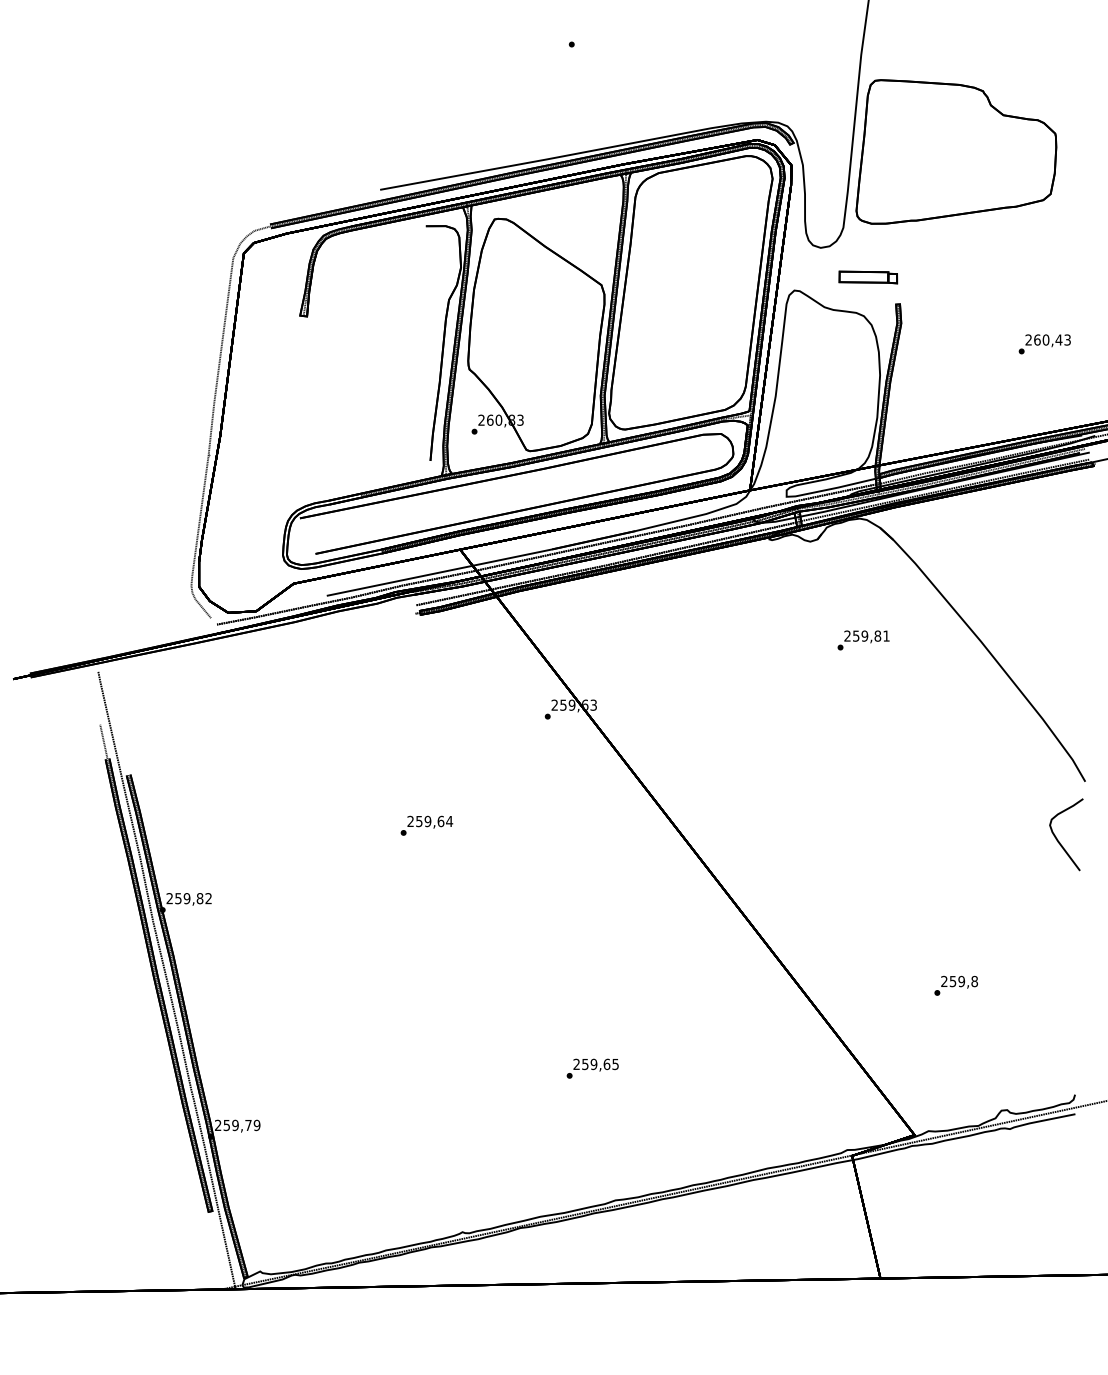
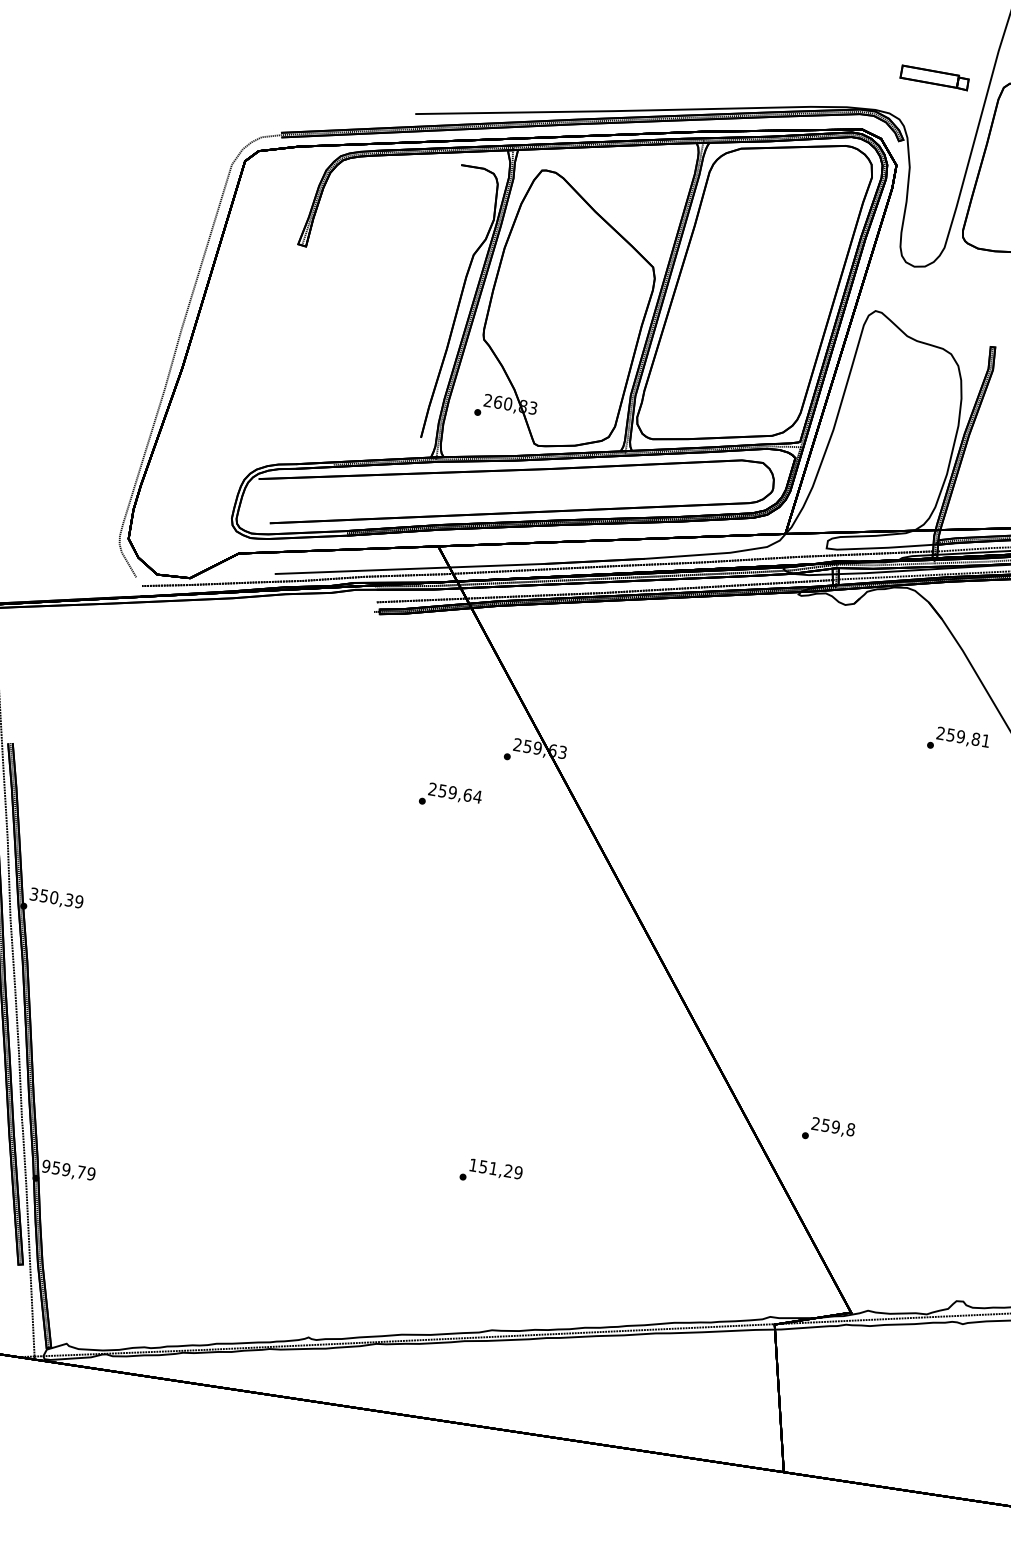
part: (868, 277) -> (934, 77), moved
text: (863, 640) -> (958, 741), moved
text: (426, 825) -> (450, 797), moved
text: (189, 898) -> (57, 897), 259,82 -> 350,39
text: (955, 985) -> (827, 1130), moved
text: (595, 1064) -> (495, 1168), 259,65 -> 151,29
text: (217, 1125) -> (45, 1166), 259,79 -> 959,79

